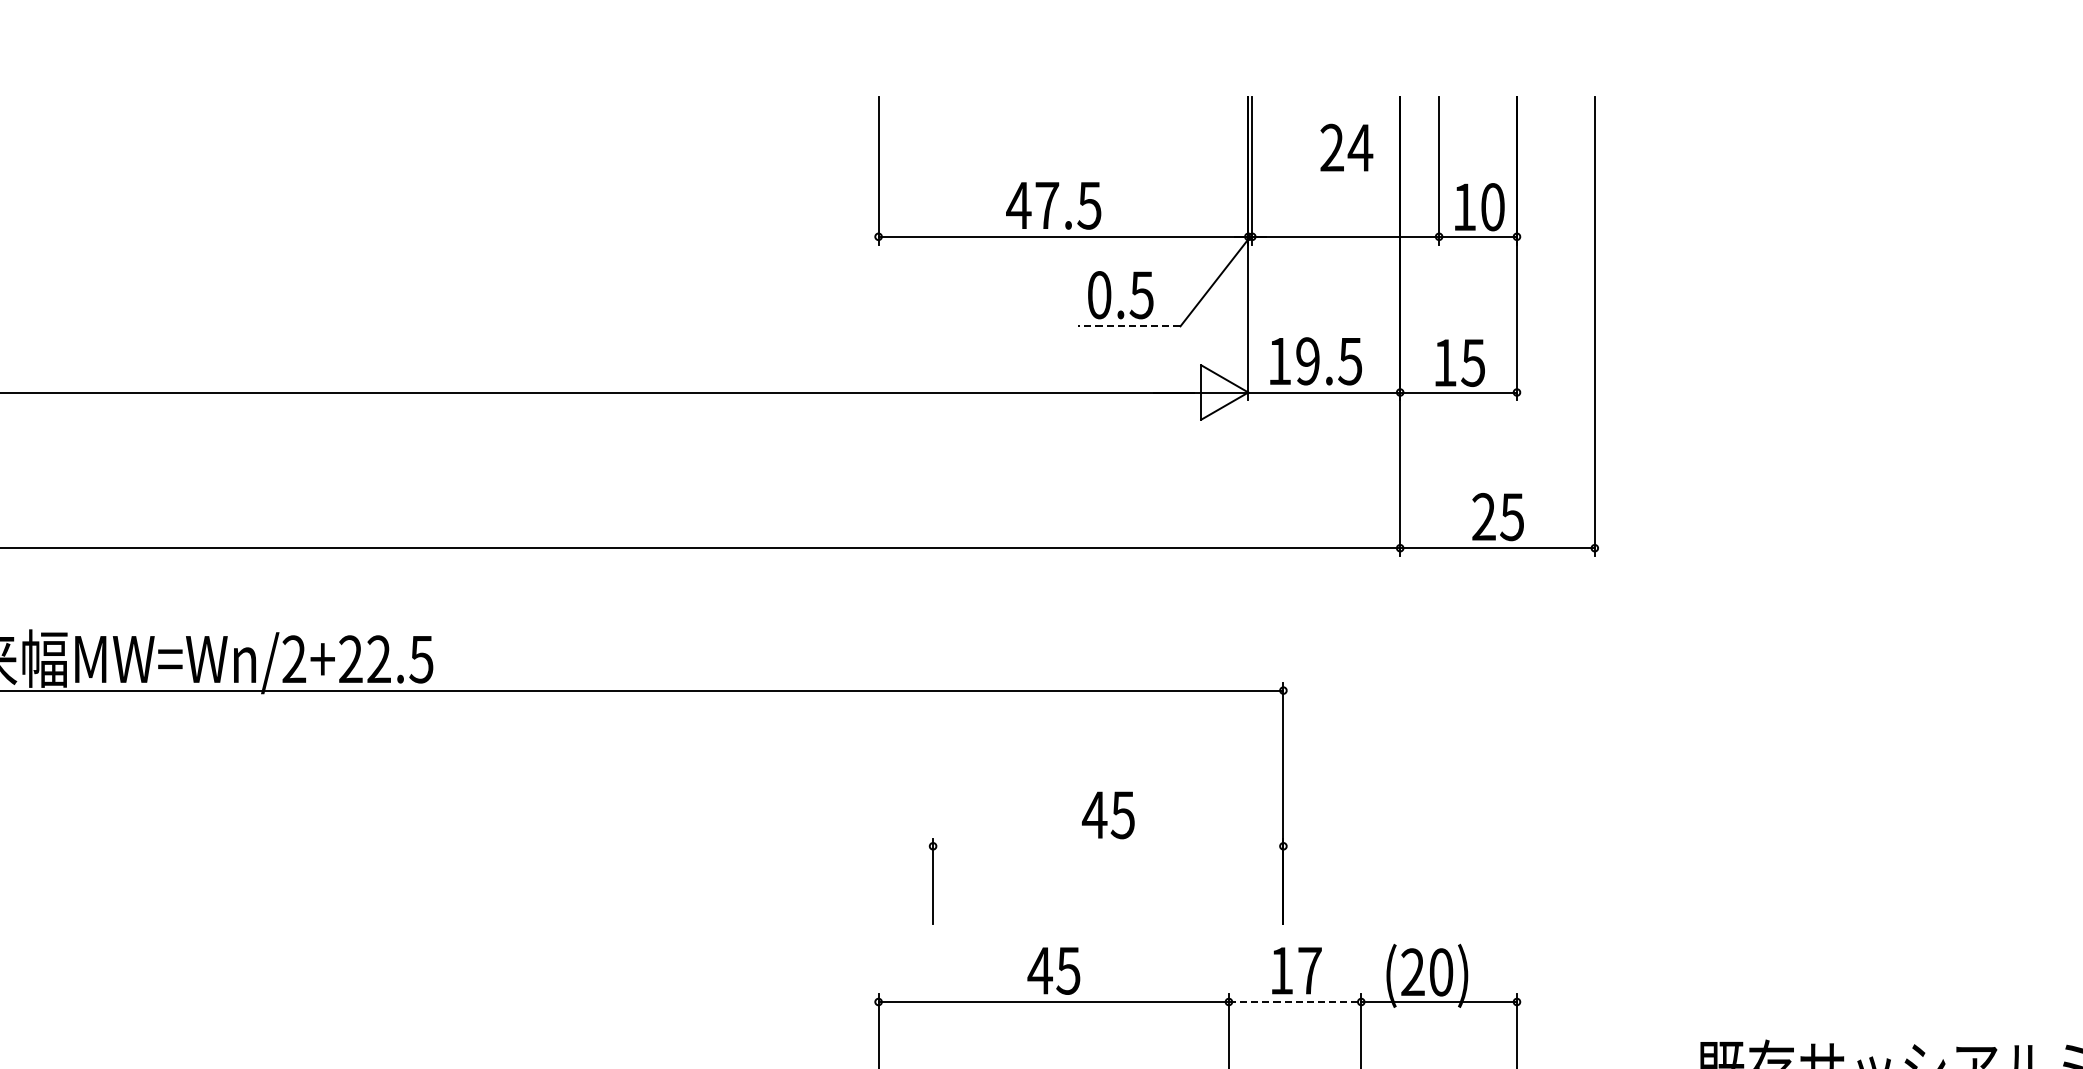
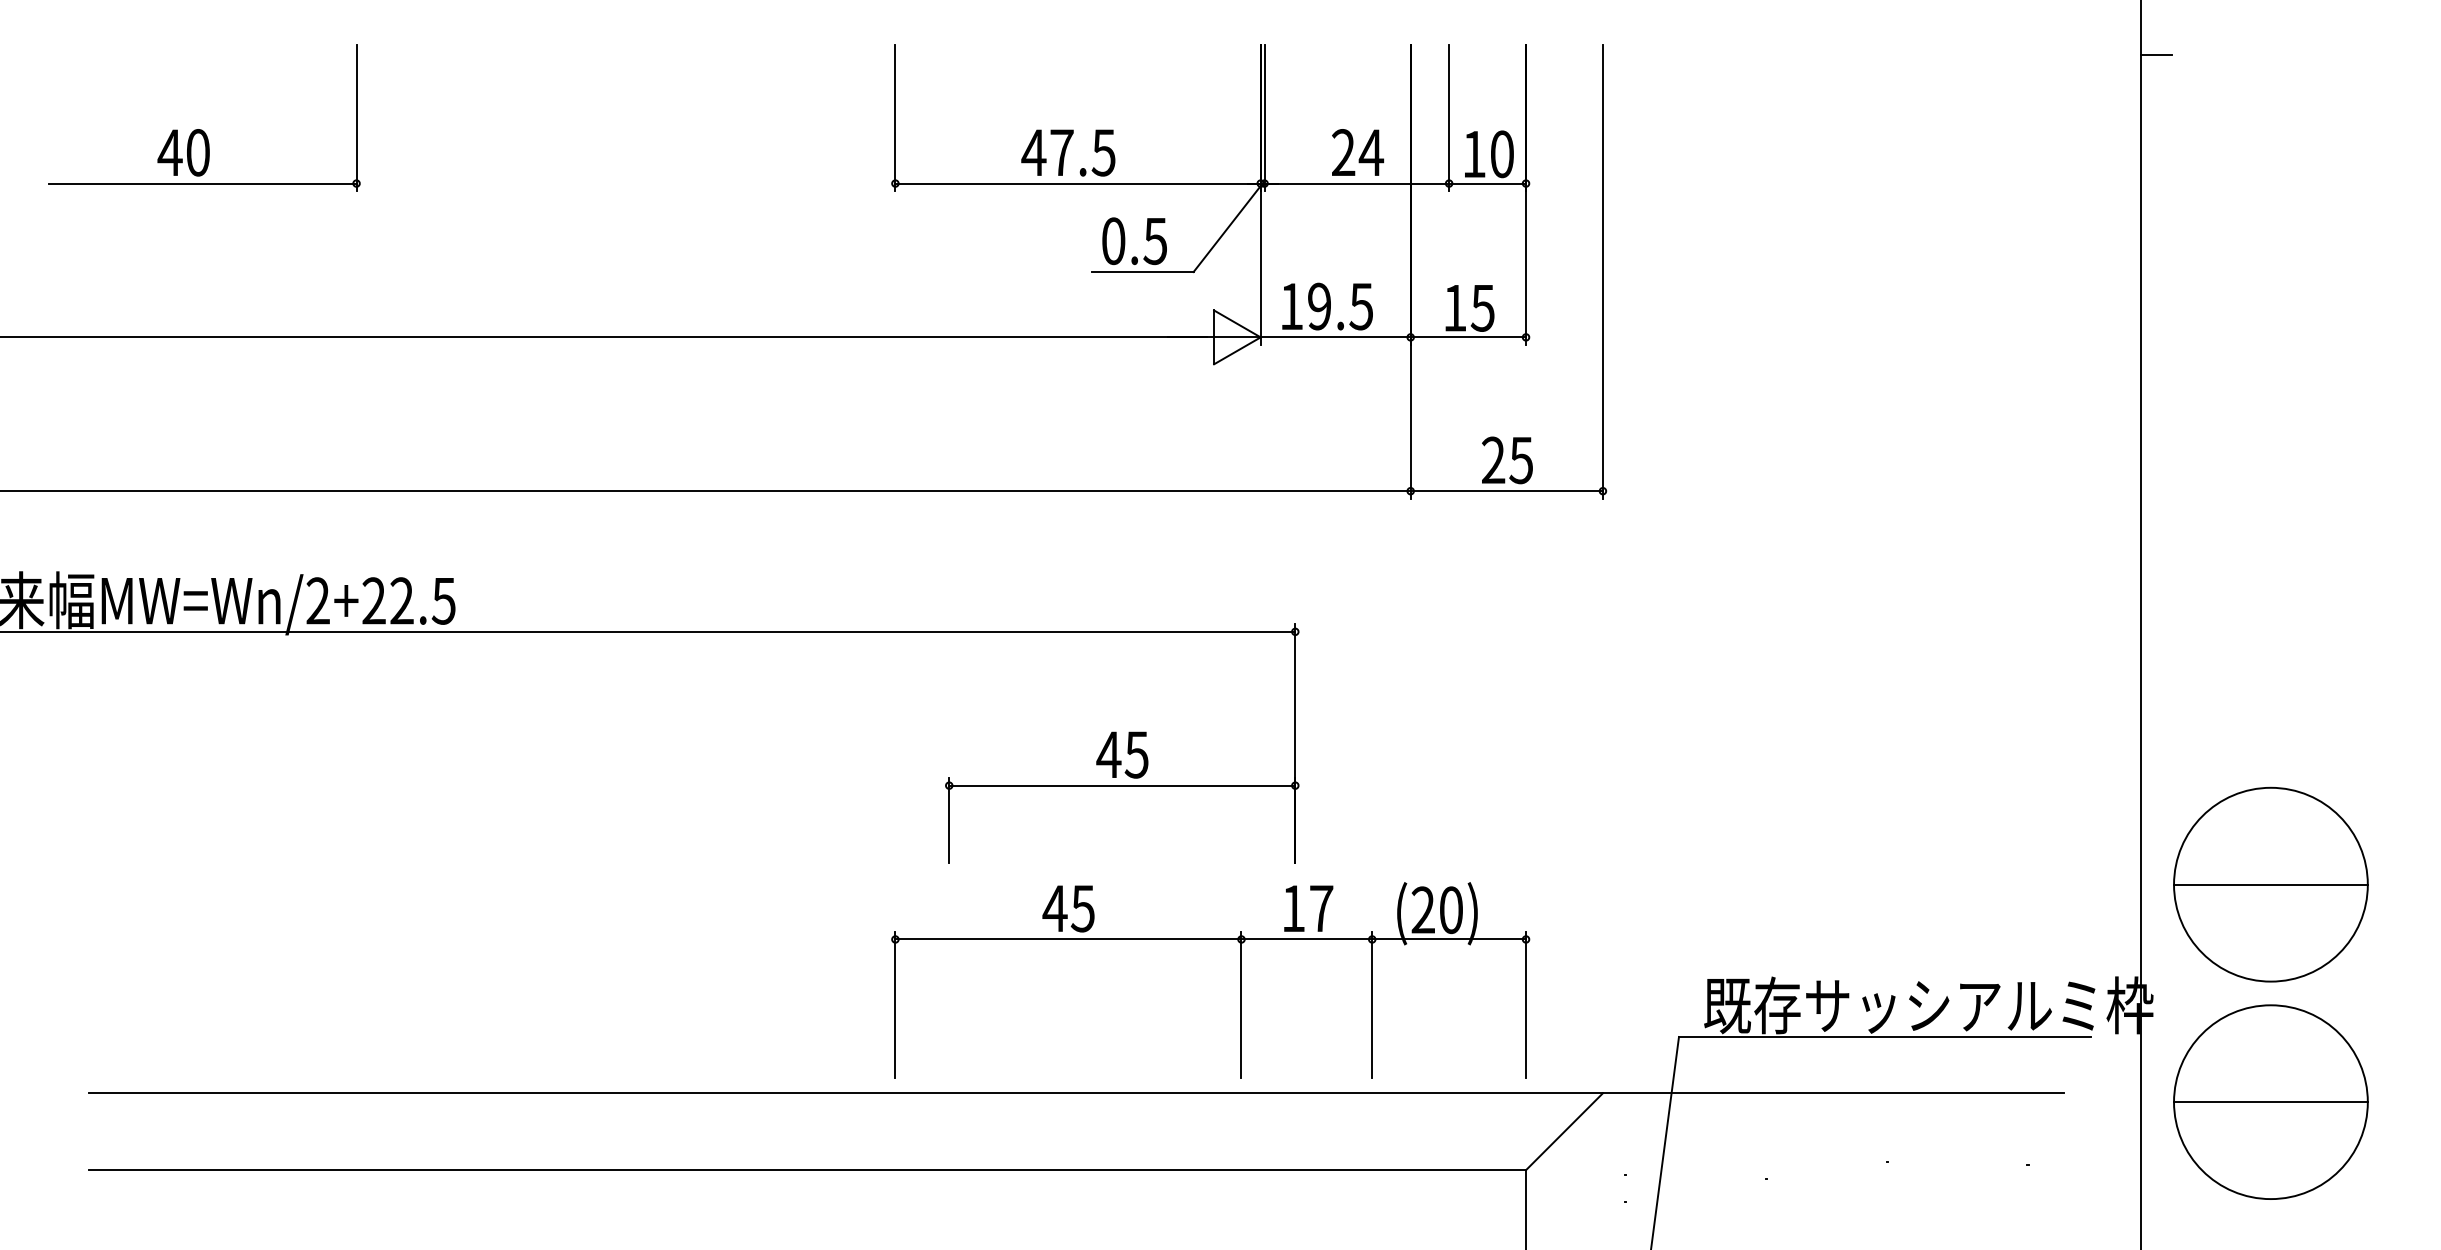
text: (1347, 147) -> (1358, 152), moved
part: (176, 182) -> (201, 129), added
line: (1128, 326) -> (1142, 272), dashed -> solid
line: (1108, 846) -> (1122, 785), added
line: (1295, 1002) -> (1307, 939), dashed -> solid

